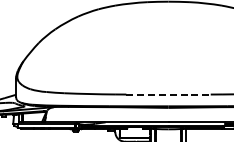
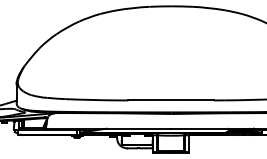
line: (168, 94) -> (171, 100), dashed -> solid

